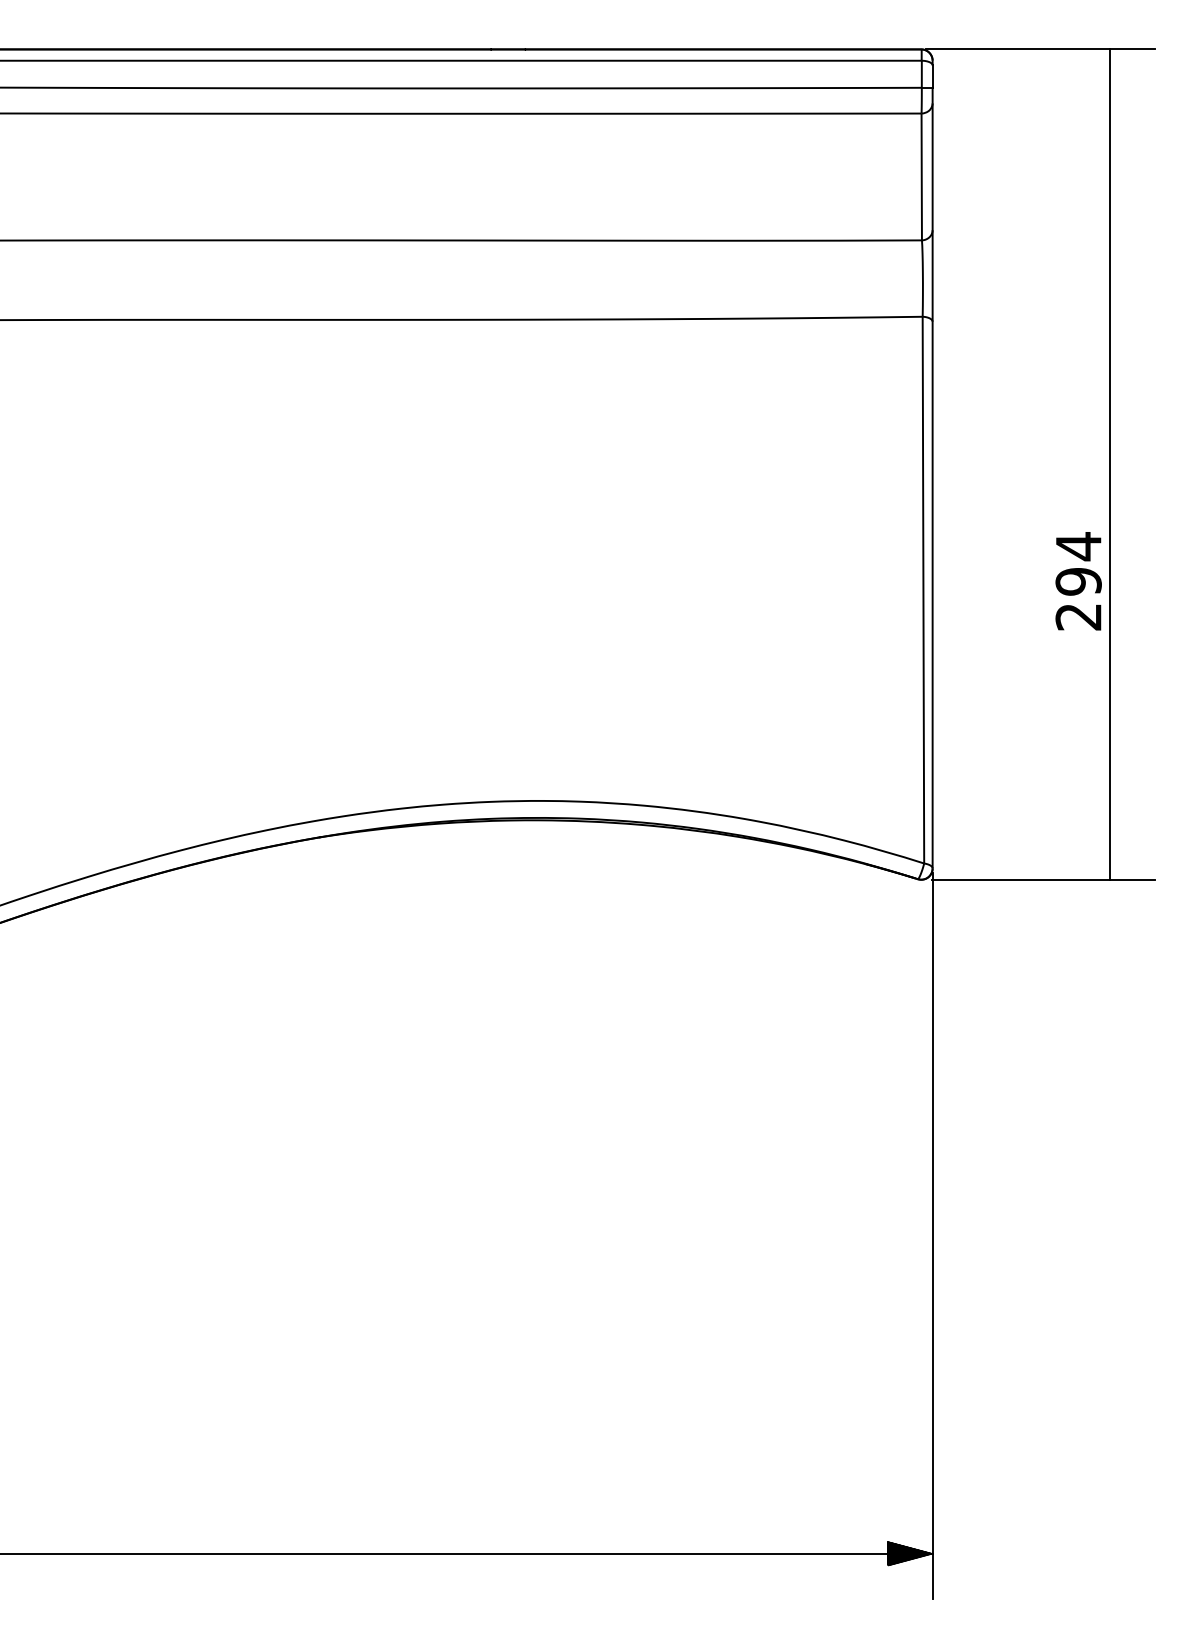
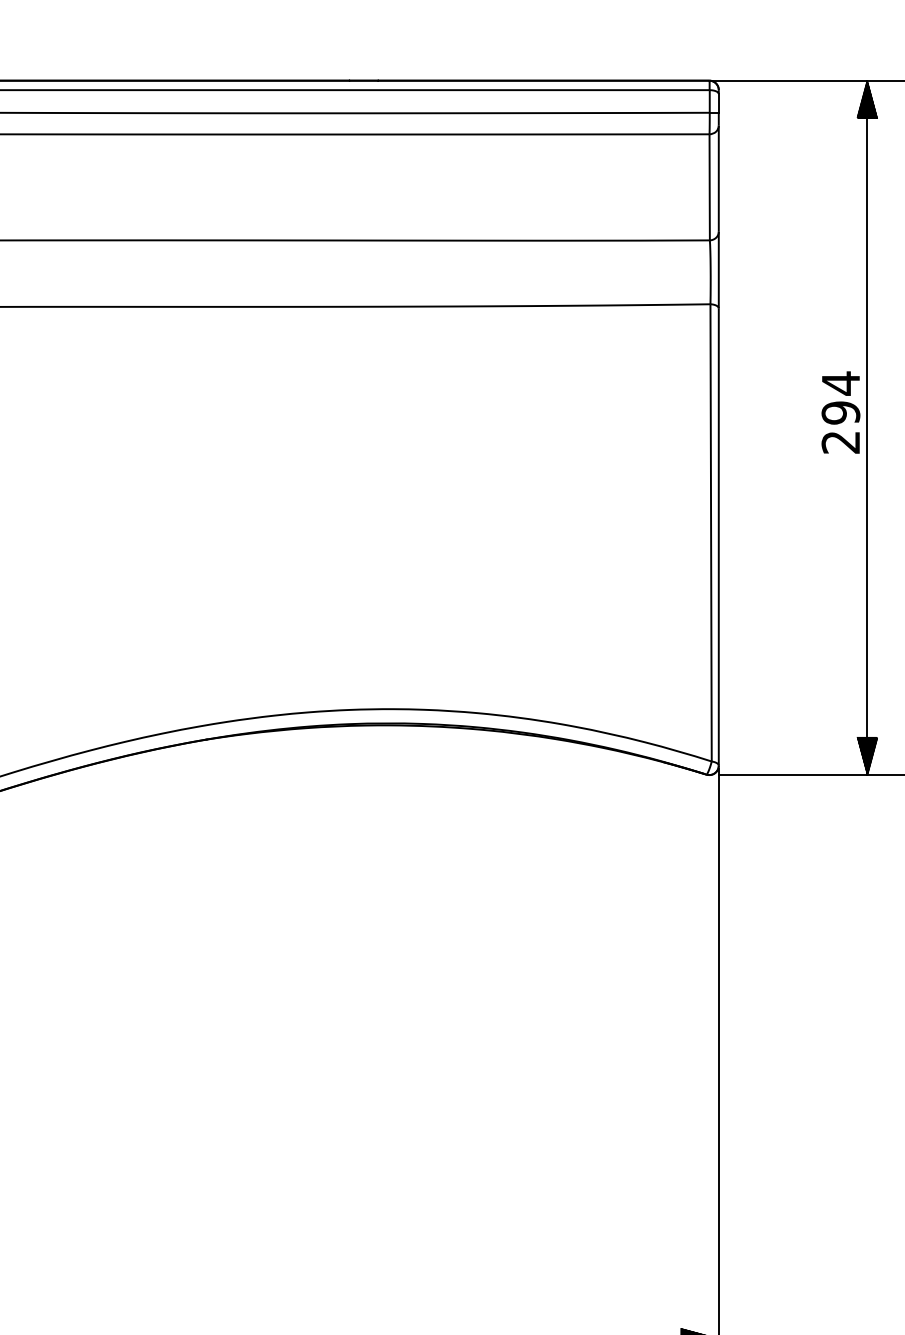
hatch: (1110, 71) -> (867, 99), added
text: (1078, 581) -> (840, 412), moved
hatch: (1110, 856) -> (867, 755), added

